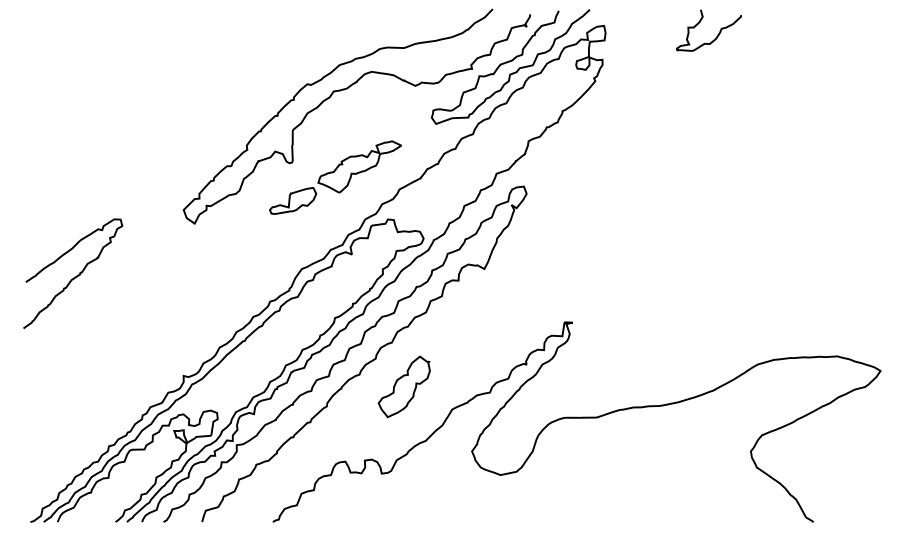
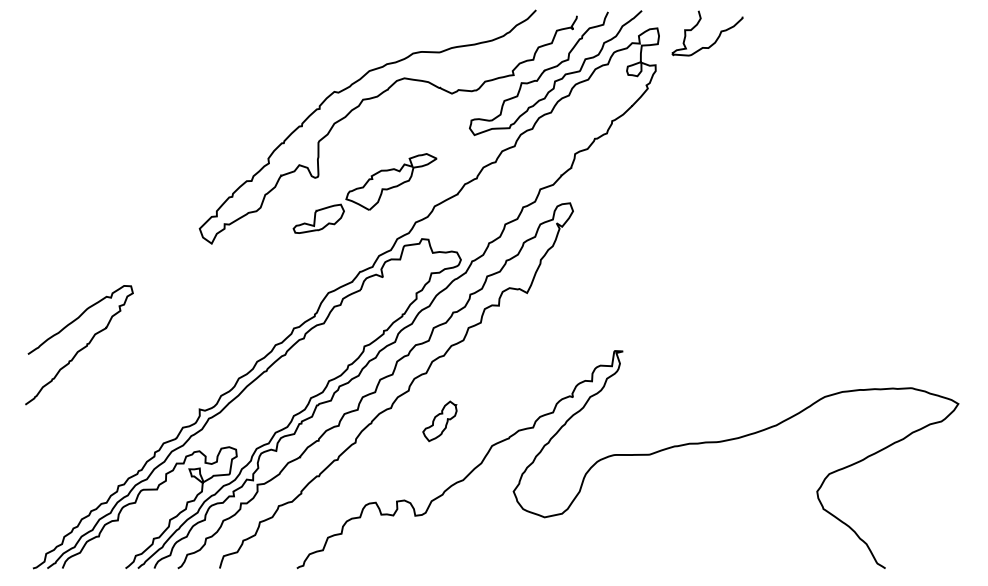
curve: (717, 35) -> (716, 38), moved
curve: (75, 275) -> (82, 347), moved
part: (403, 387) -> (439, 421), size x0.6

